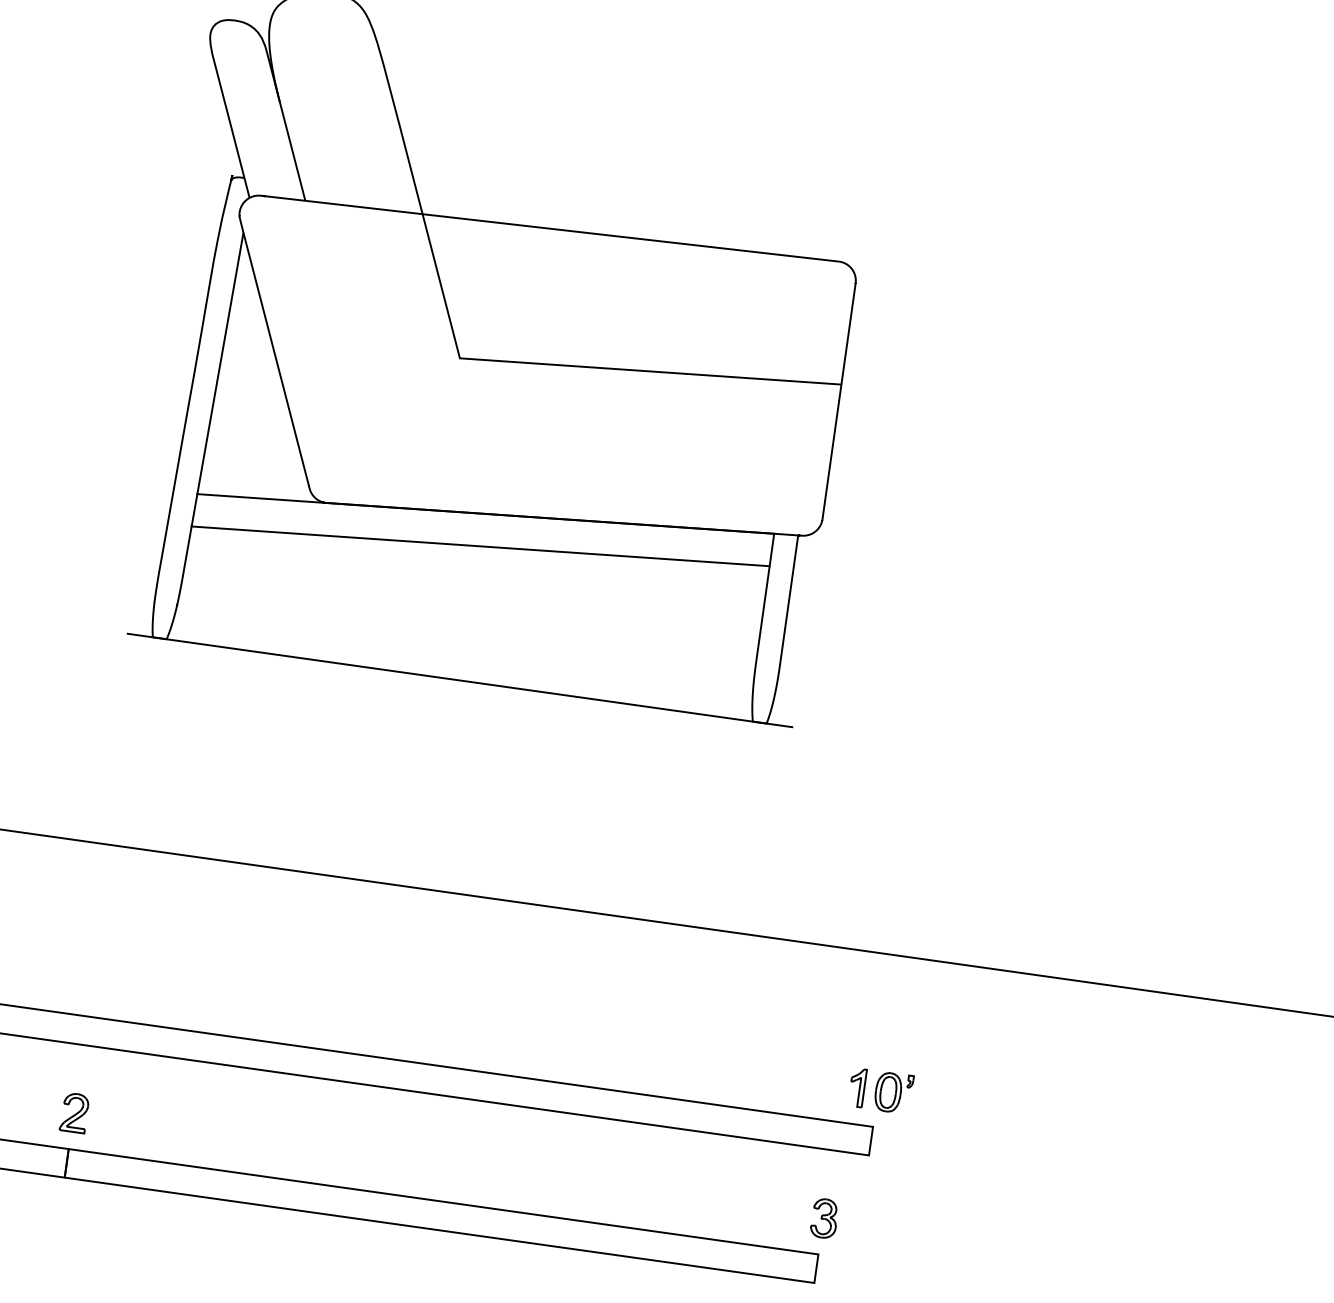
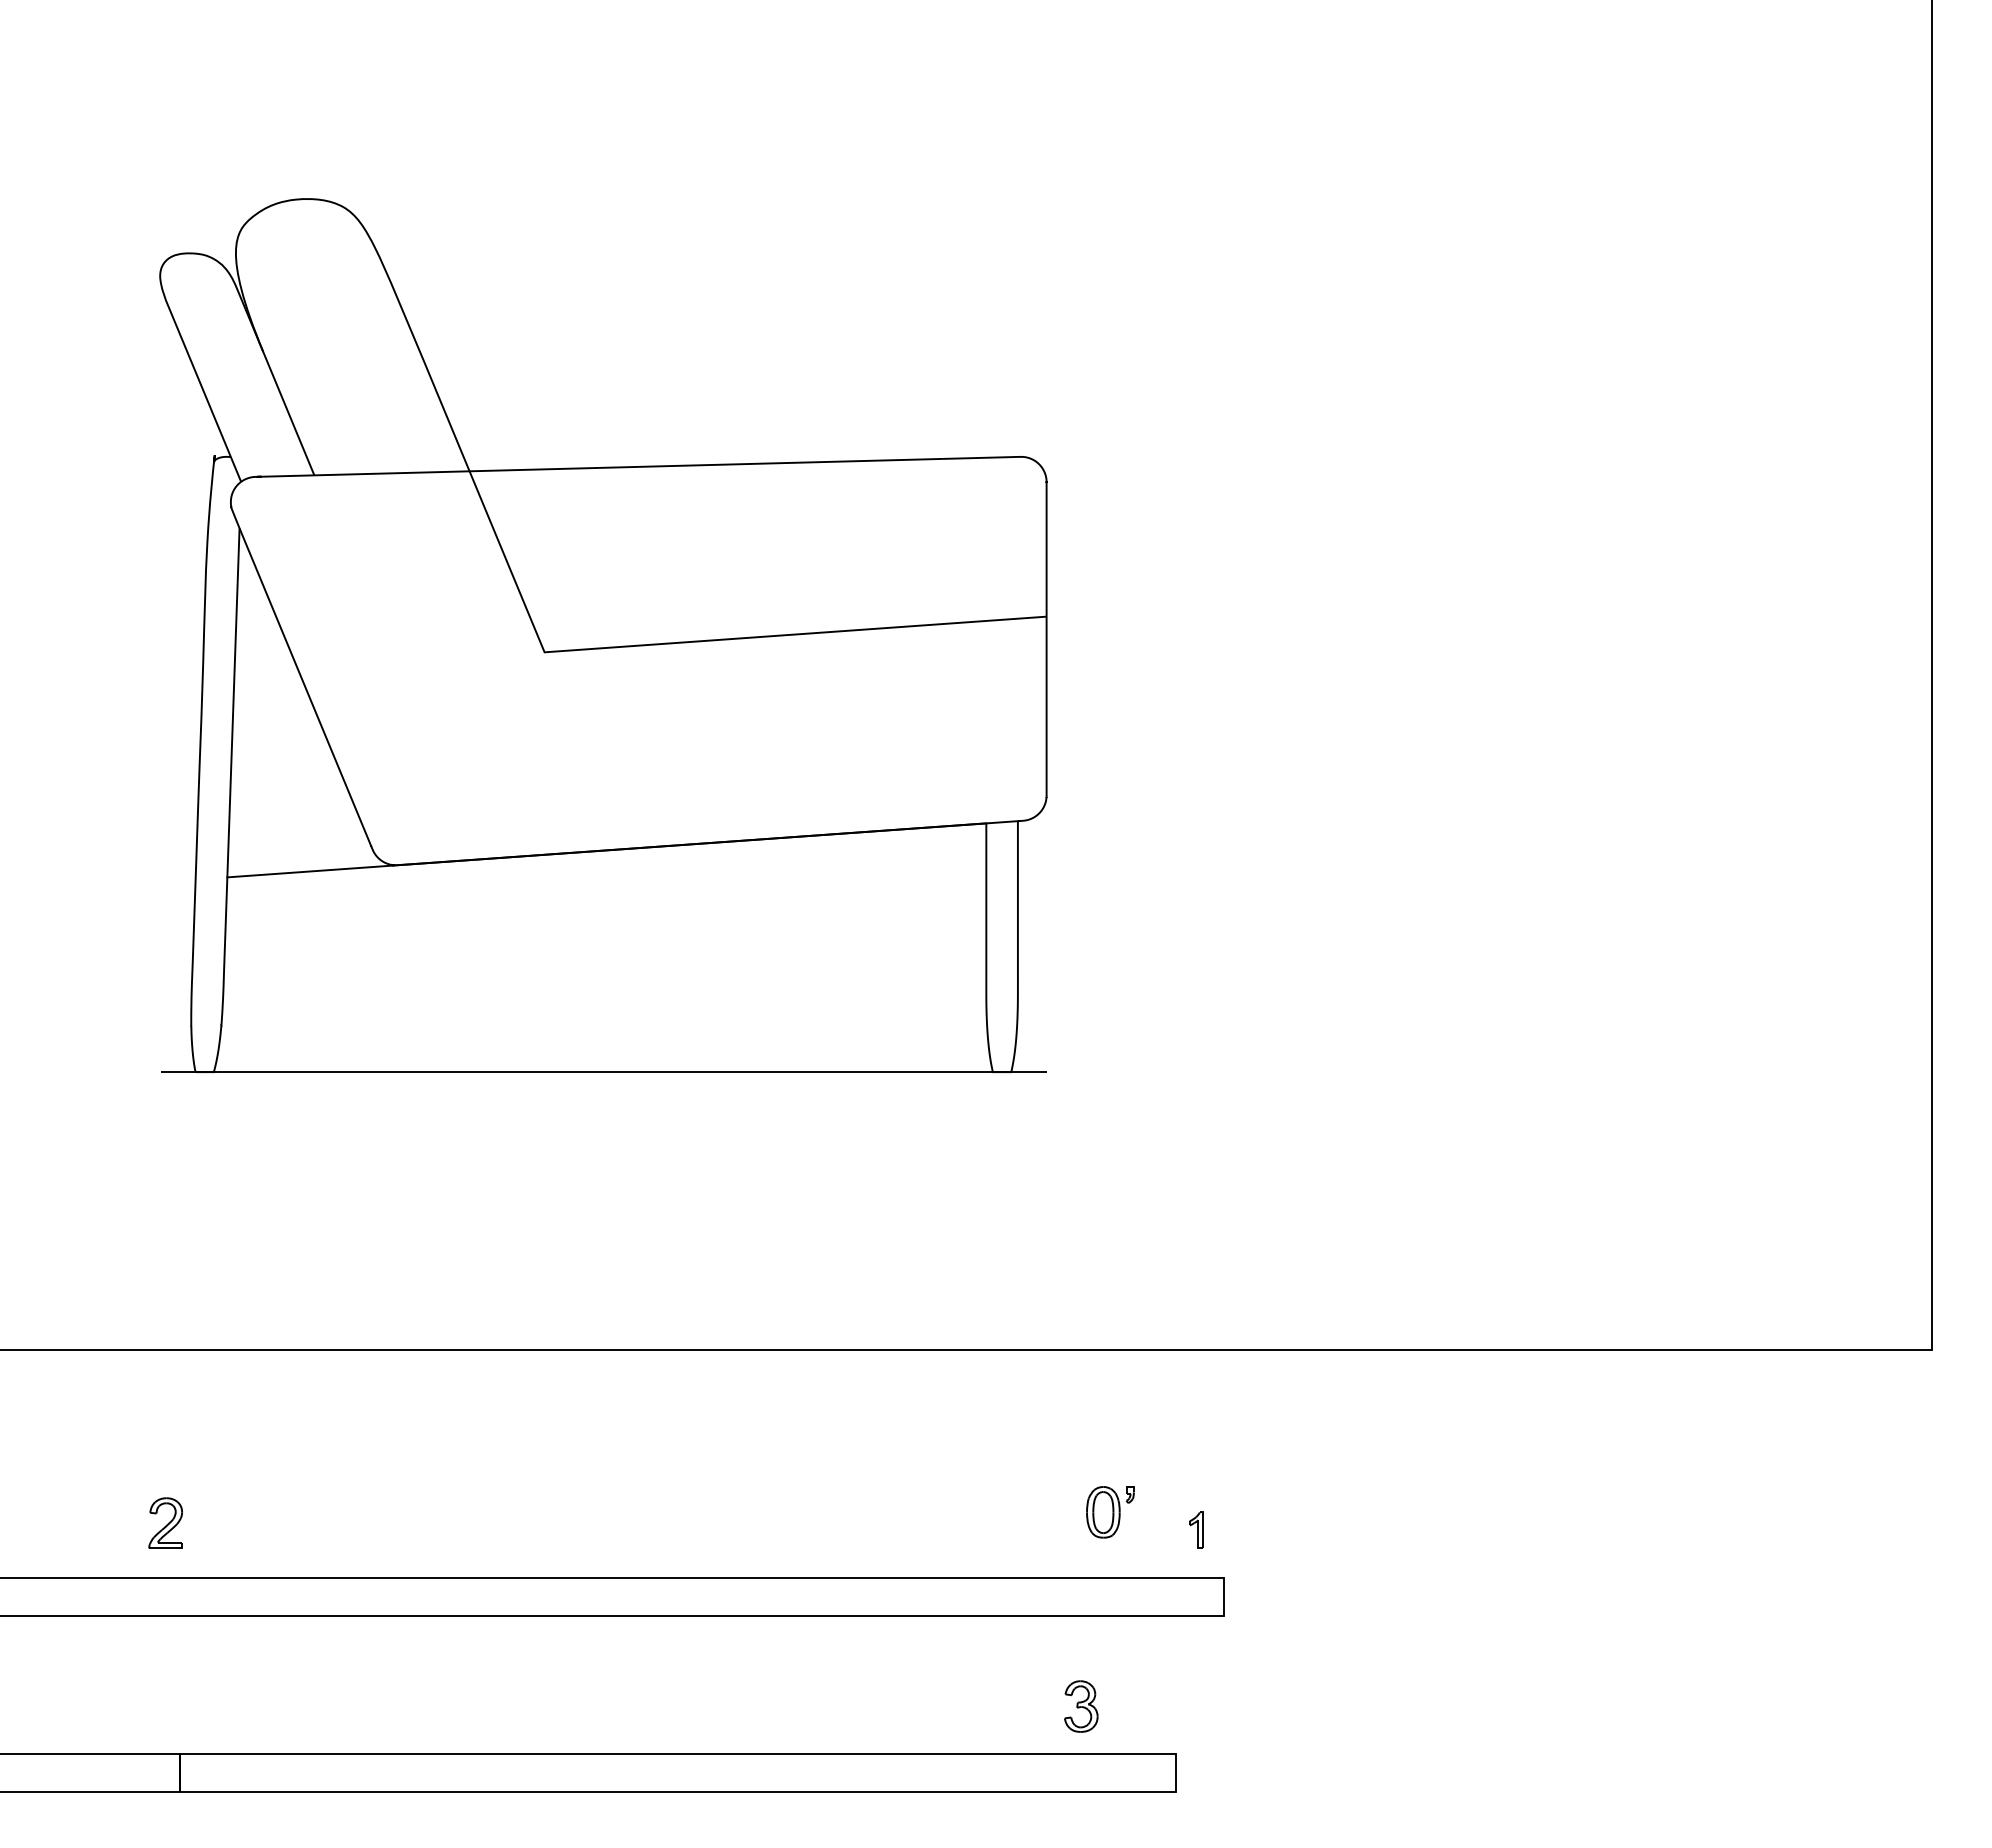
line: (480, 546) -> (605, 893), removed
part: (856, 1087) -> (1195, 1529), size x0.7
part: (893, 1093) -> (1110, 1512), moved
part: (74, 1112) -> (165, 1522), moved
part: (824, 1218) -> (1081, 1706), moved

